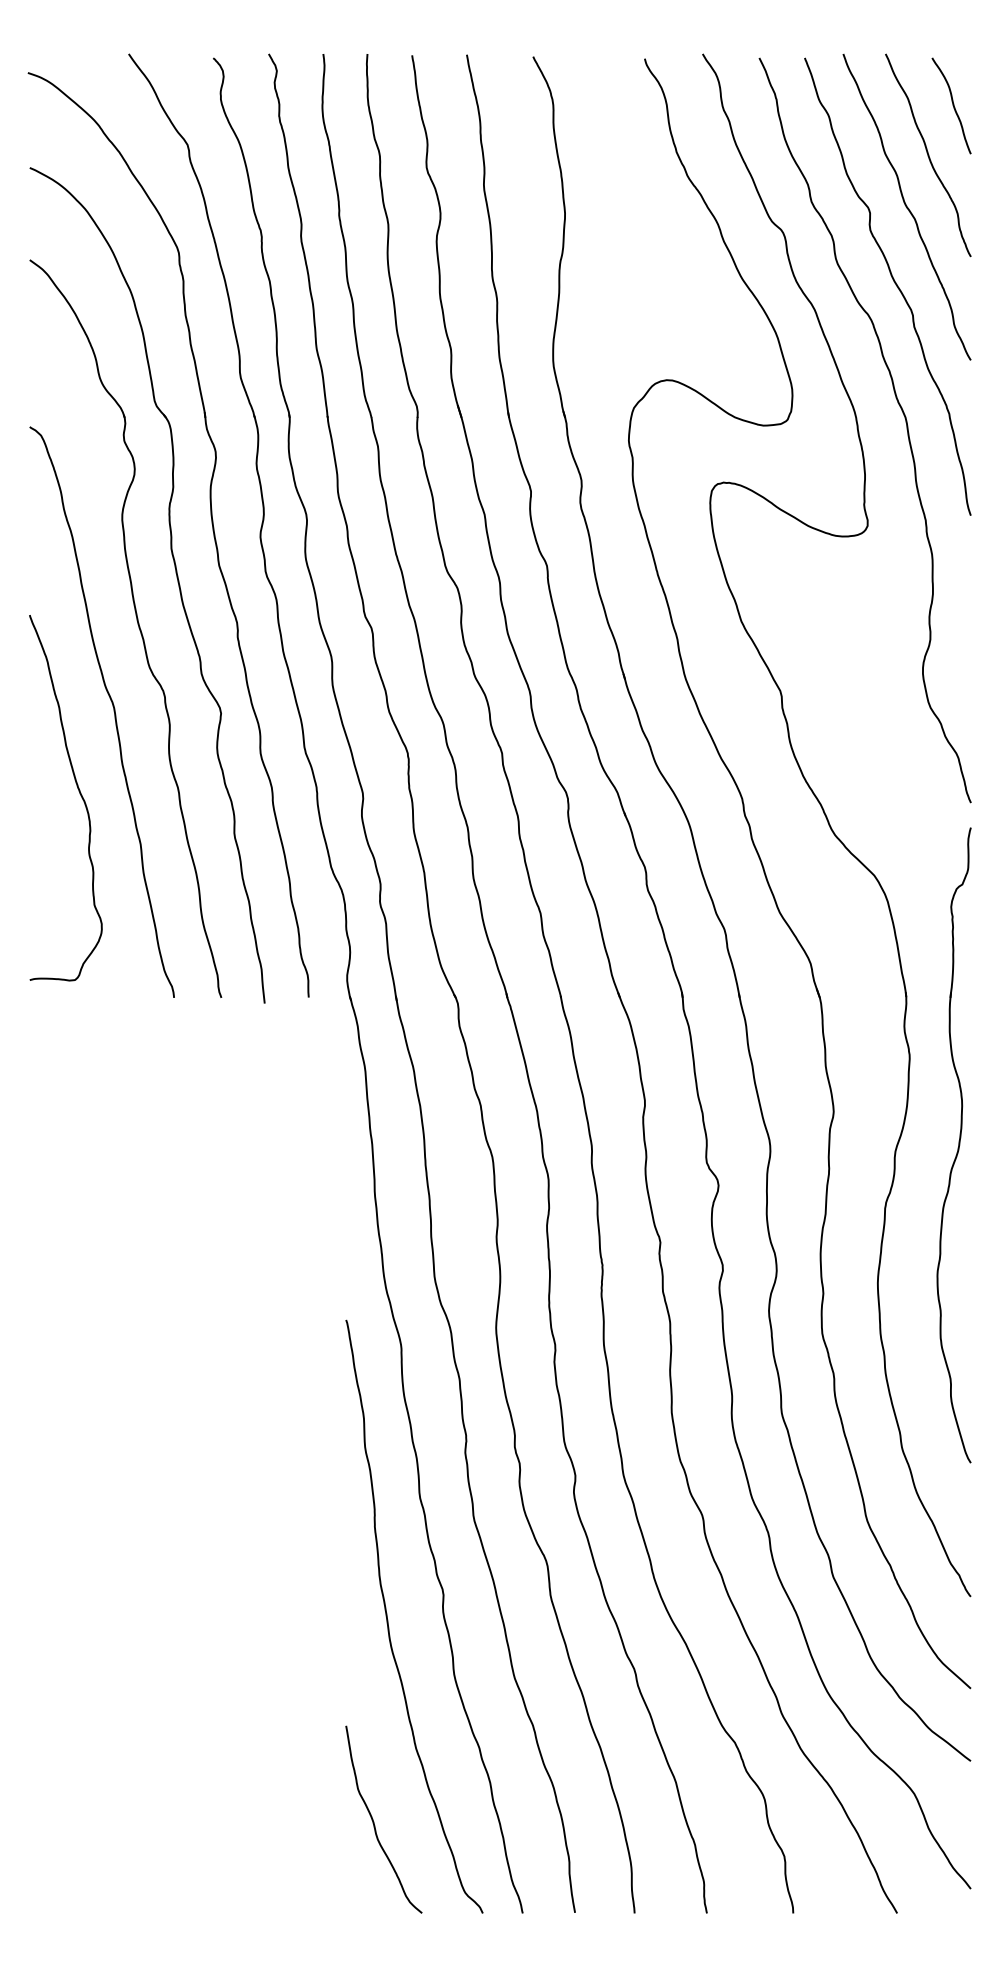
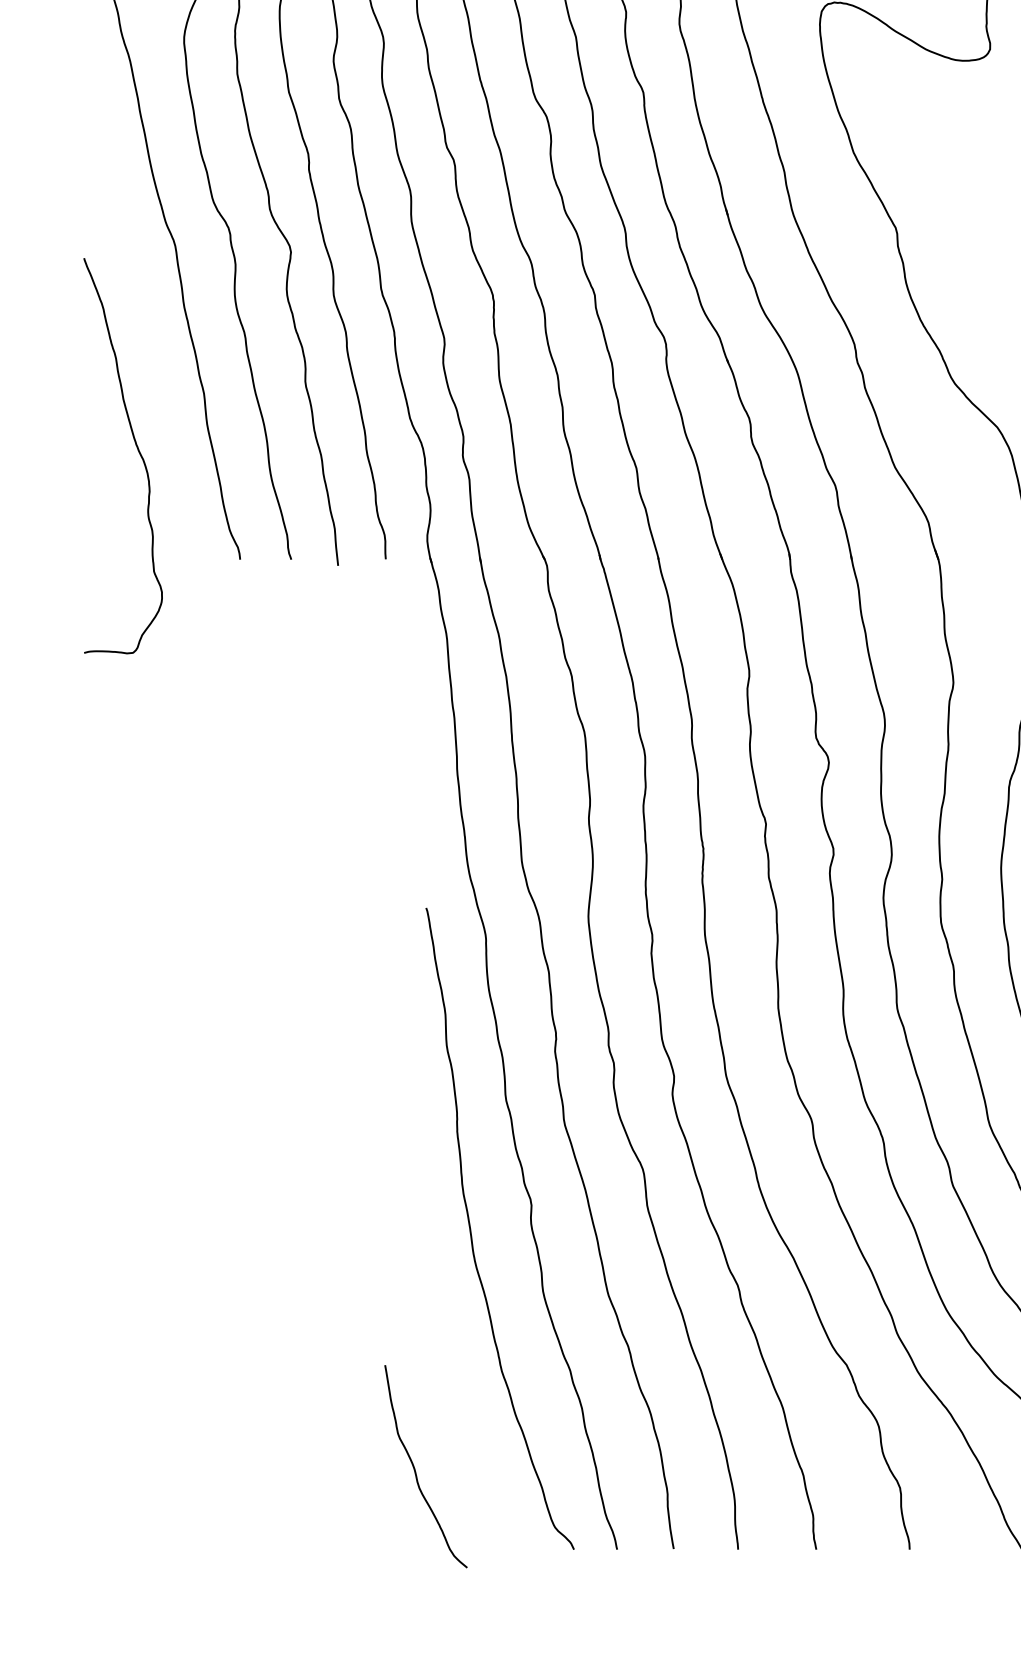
curve: (78, 791) -> (136, 448), moved
curve: (374, 1821) -> (415, 1468), moved

